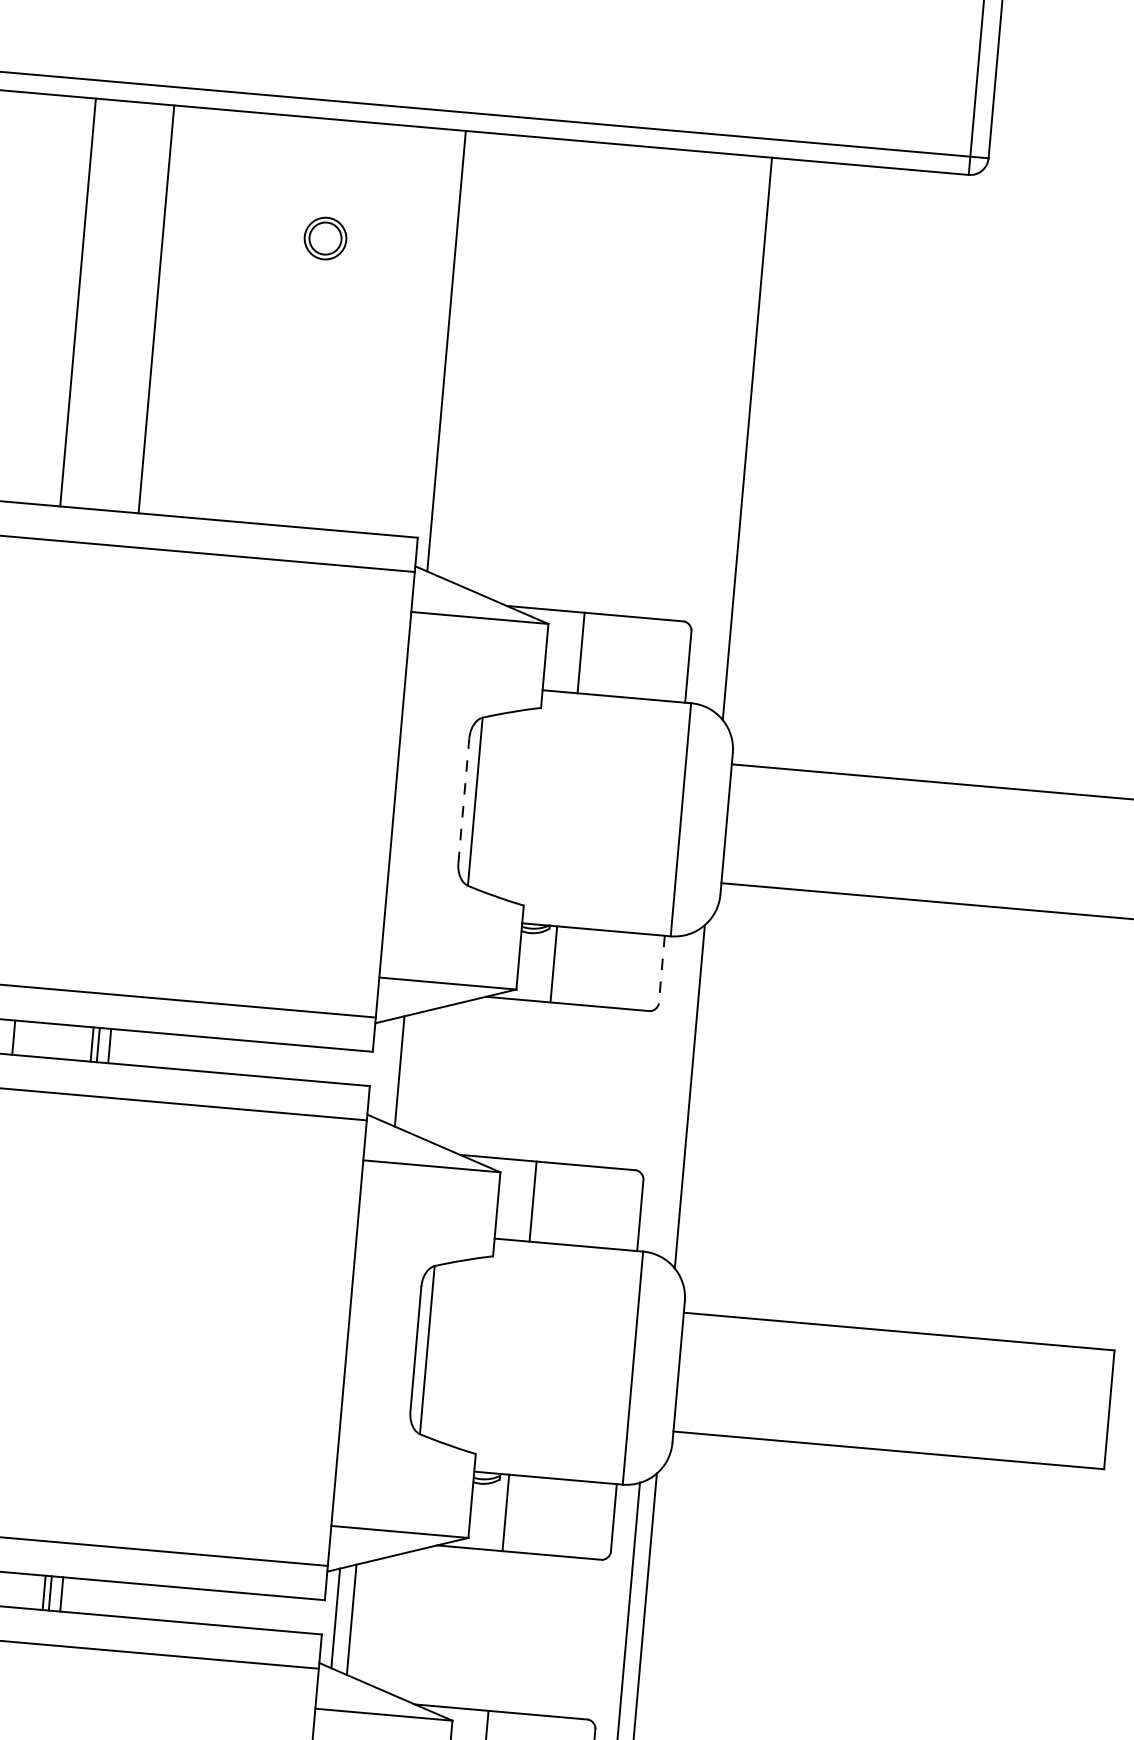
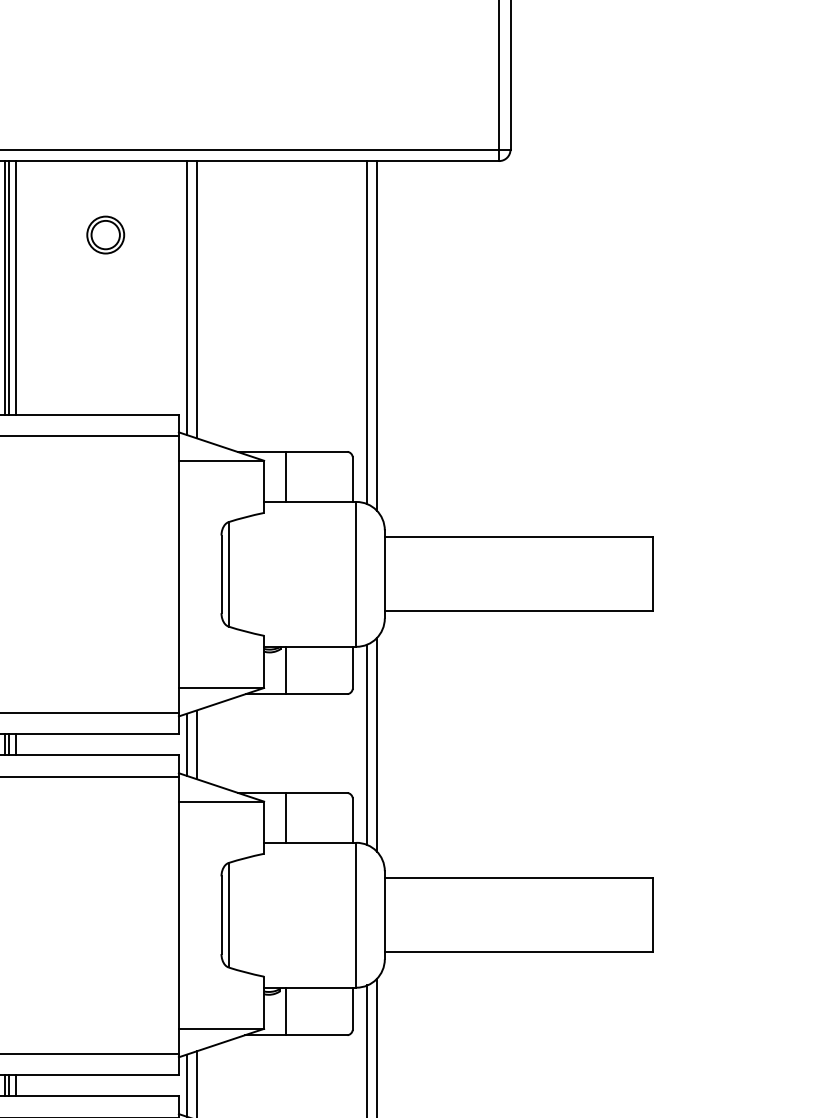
part: (325, 237) -> (105, 234), size x1.43
line: (163, 309) -> (9, 287), added
line: (174, 310) -> (16, 287), added
line: (462, 355) -> (196, 299), added
line: (731, 432) -> (366, 332), added
line: (463, 800) -> (221, 574), dashed -> solid
line: (661, 970) -> (352, 668), dashed -> solid
line: (383, 1069) -> (186, 744), added
line: (673, 1094) -> (366, 744), added

